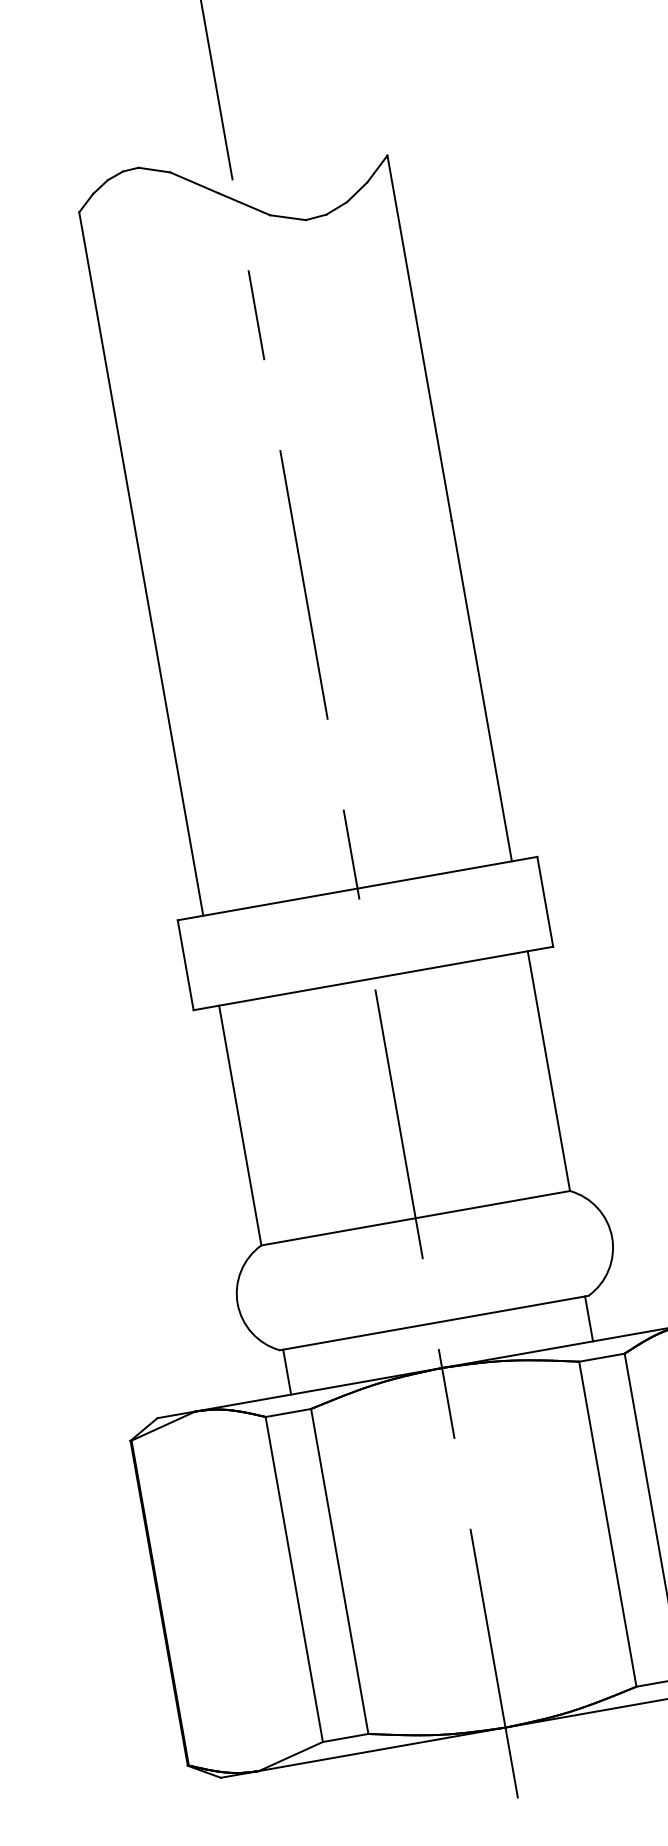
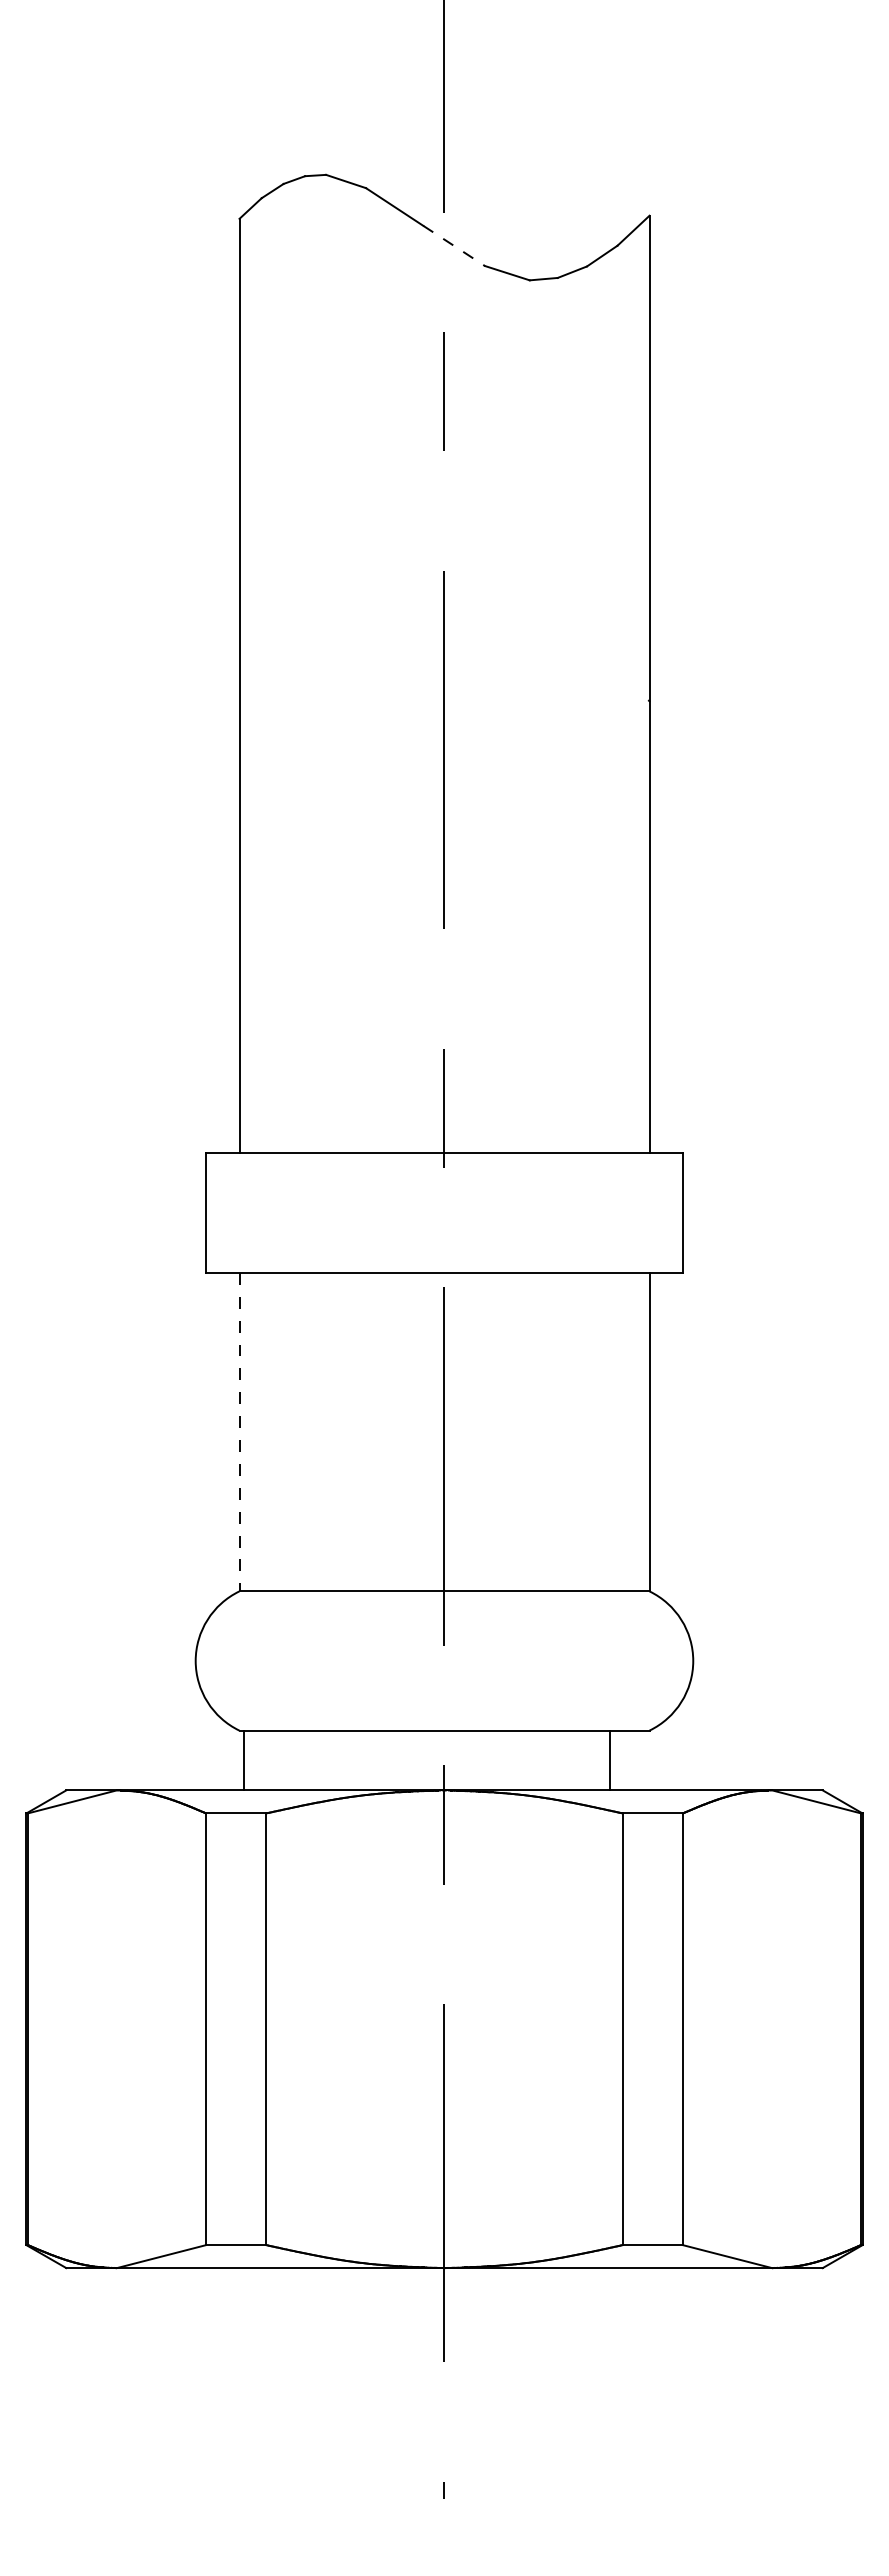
line: (244, 203) -> (454, 245), solid -> dashed
line: (240, 1125) -> (239, 1432), solid -> dashed
line: (589, 1318) -> (610, 1760), moved

